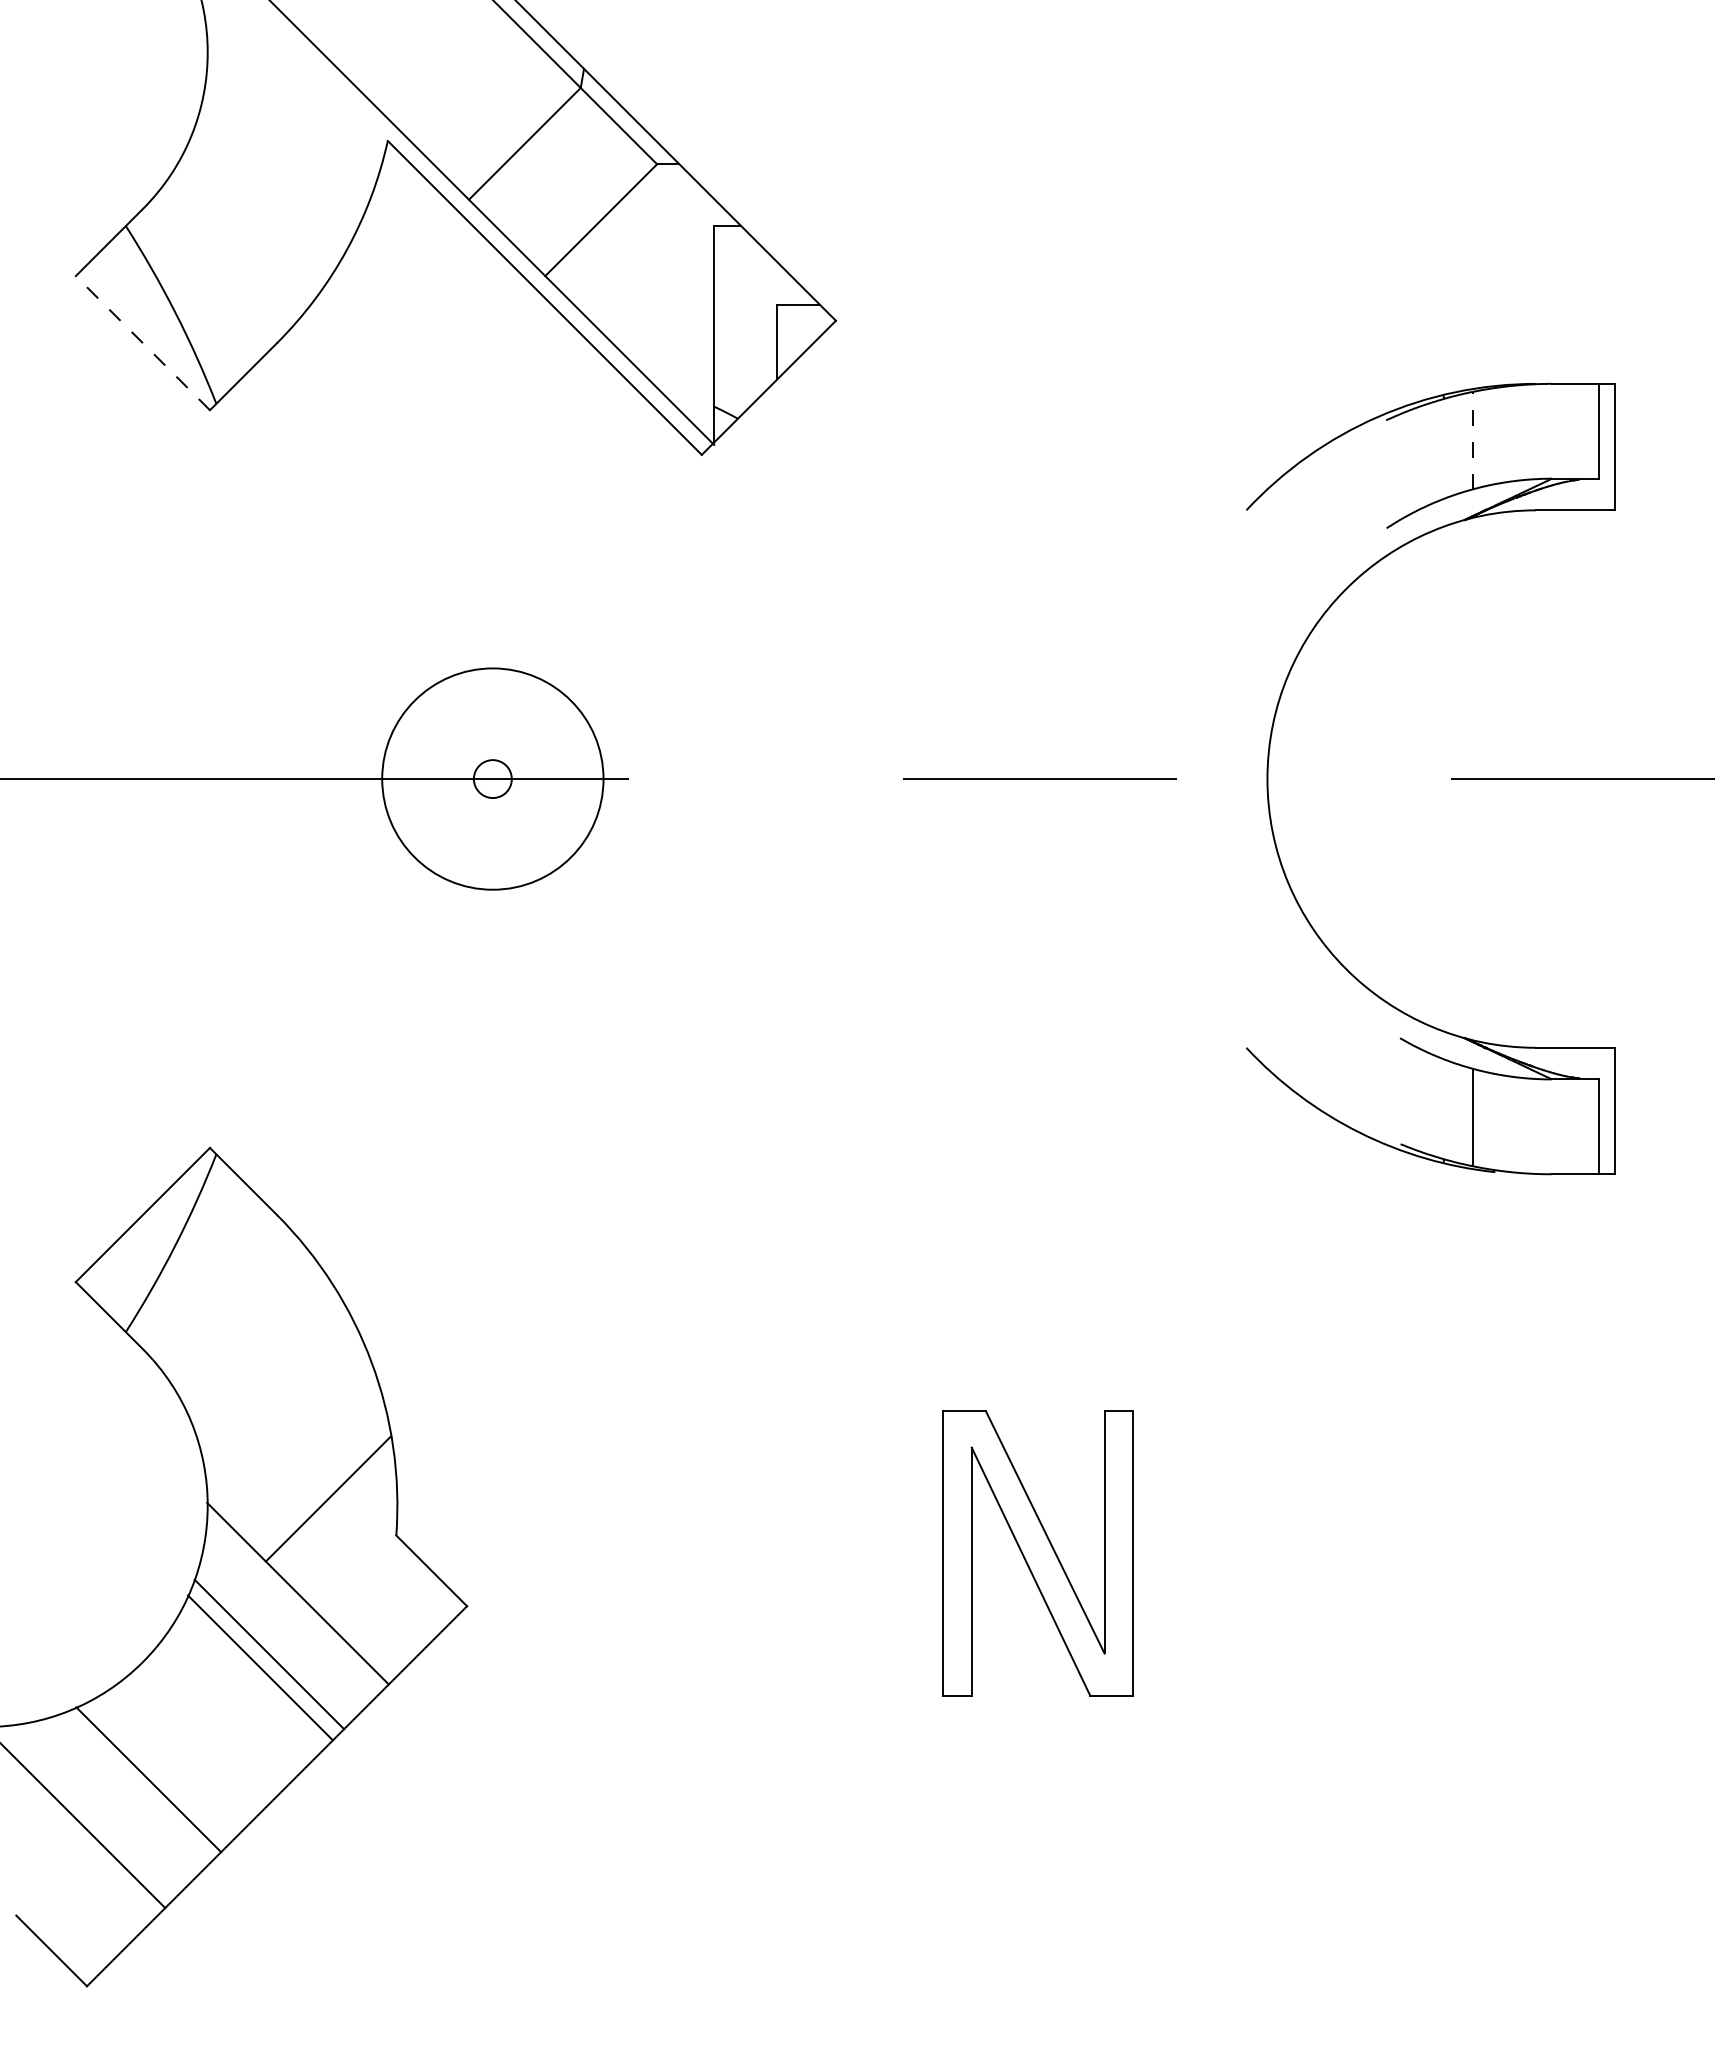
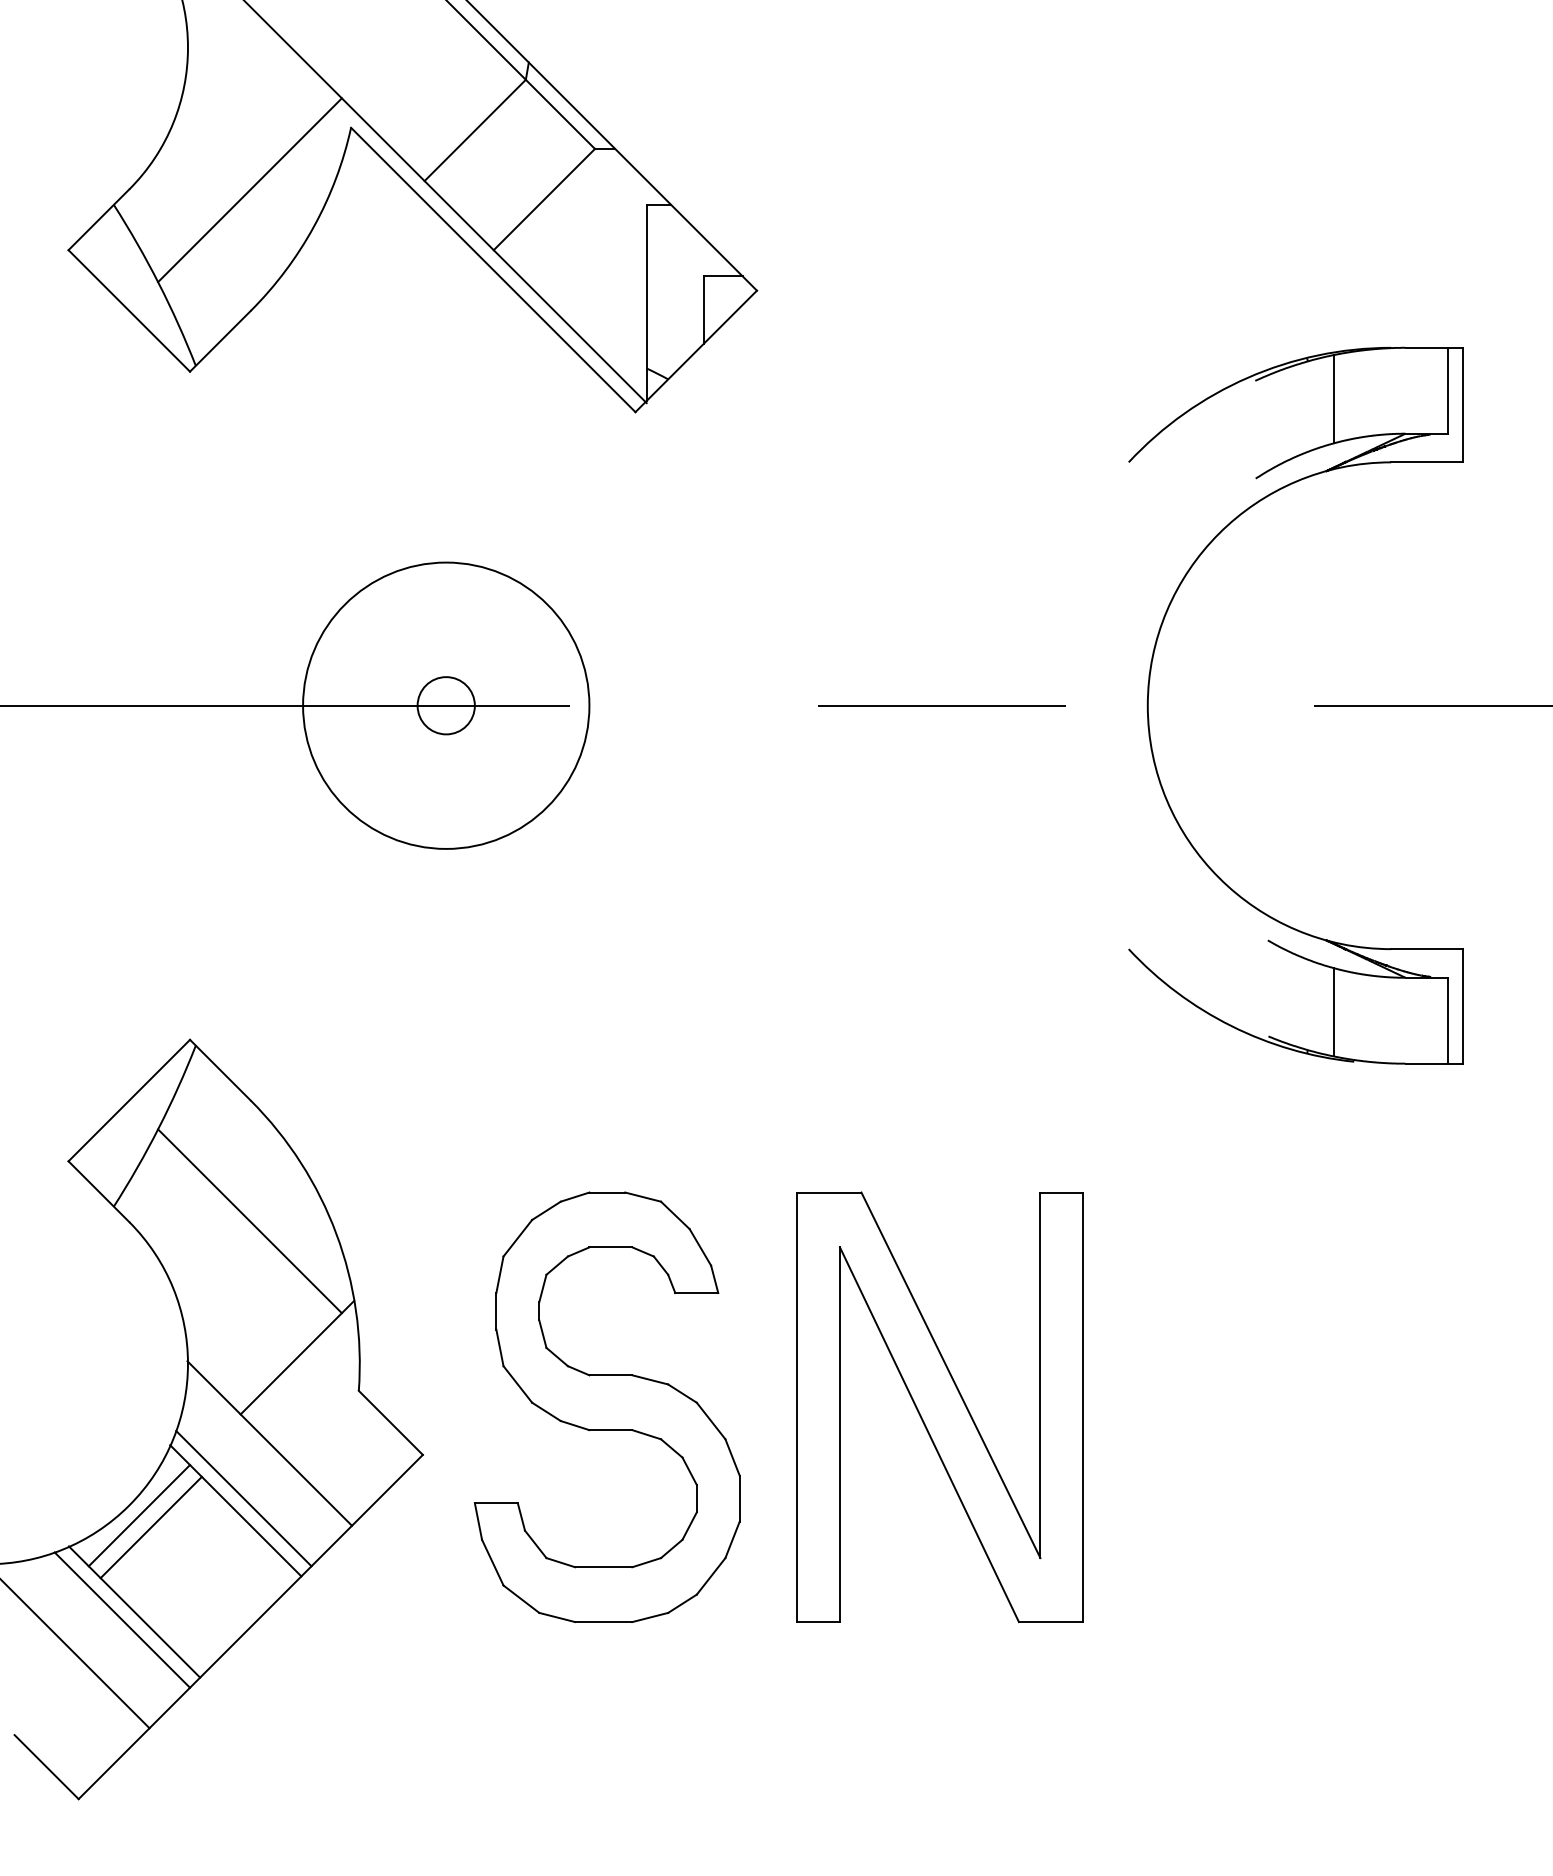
line: (275, 209) -> (249, 189), added
line: (142, 343) -> (128, 311), dashed -> solid
line: (1472, 440) -> (1333, 399), dashed -> solid
circle: (492, 778) -> (445, 705), size x1.67
circle: (492, 779) -> (445, 706), size x1.43
line: (275, 1347) -> (249, 1220), added
part: (670, 1553) -> (607, 1407), added
part: (1037, 1553) -> (939, 1407), size x1.67
line: (153, 1673) -> (138, 1515), added
line: (167, 1686) -> (151, 1527), added
line: (134, 1788) -> (121, 1619), added

